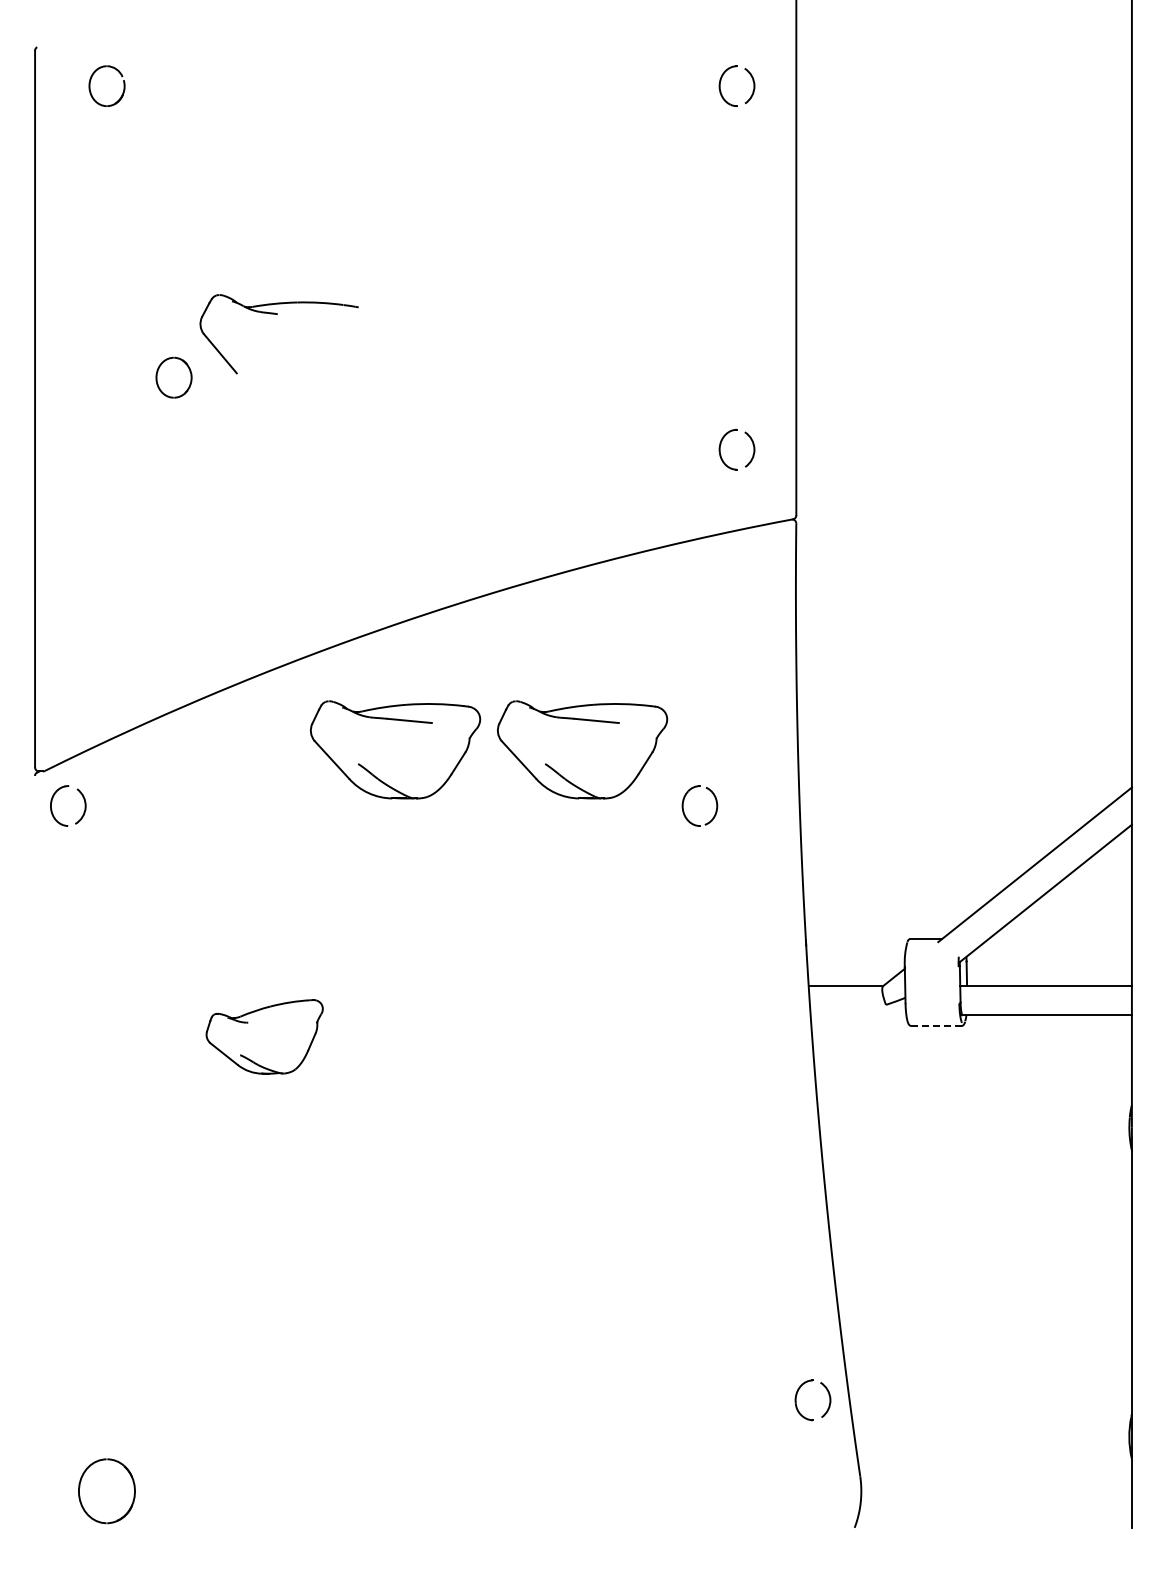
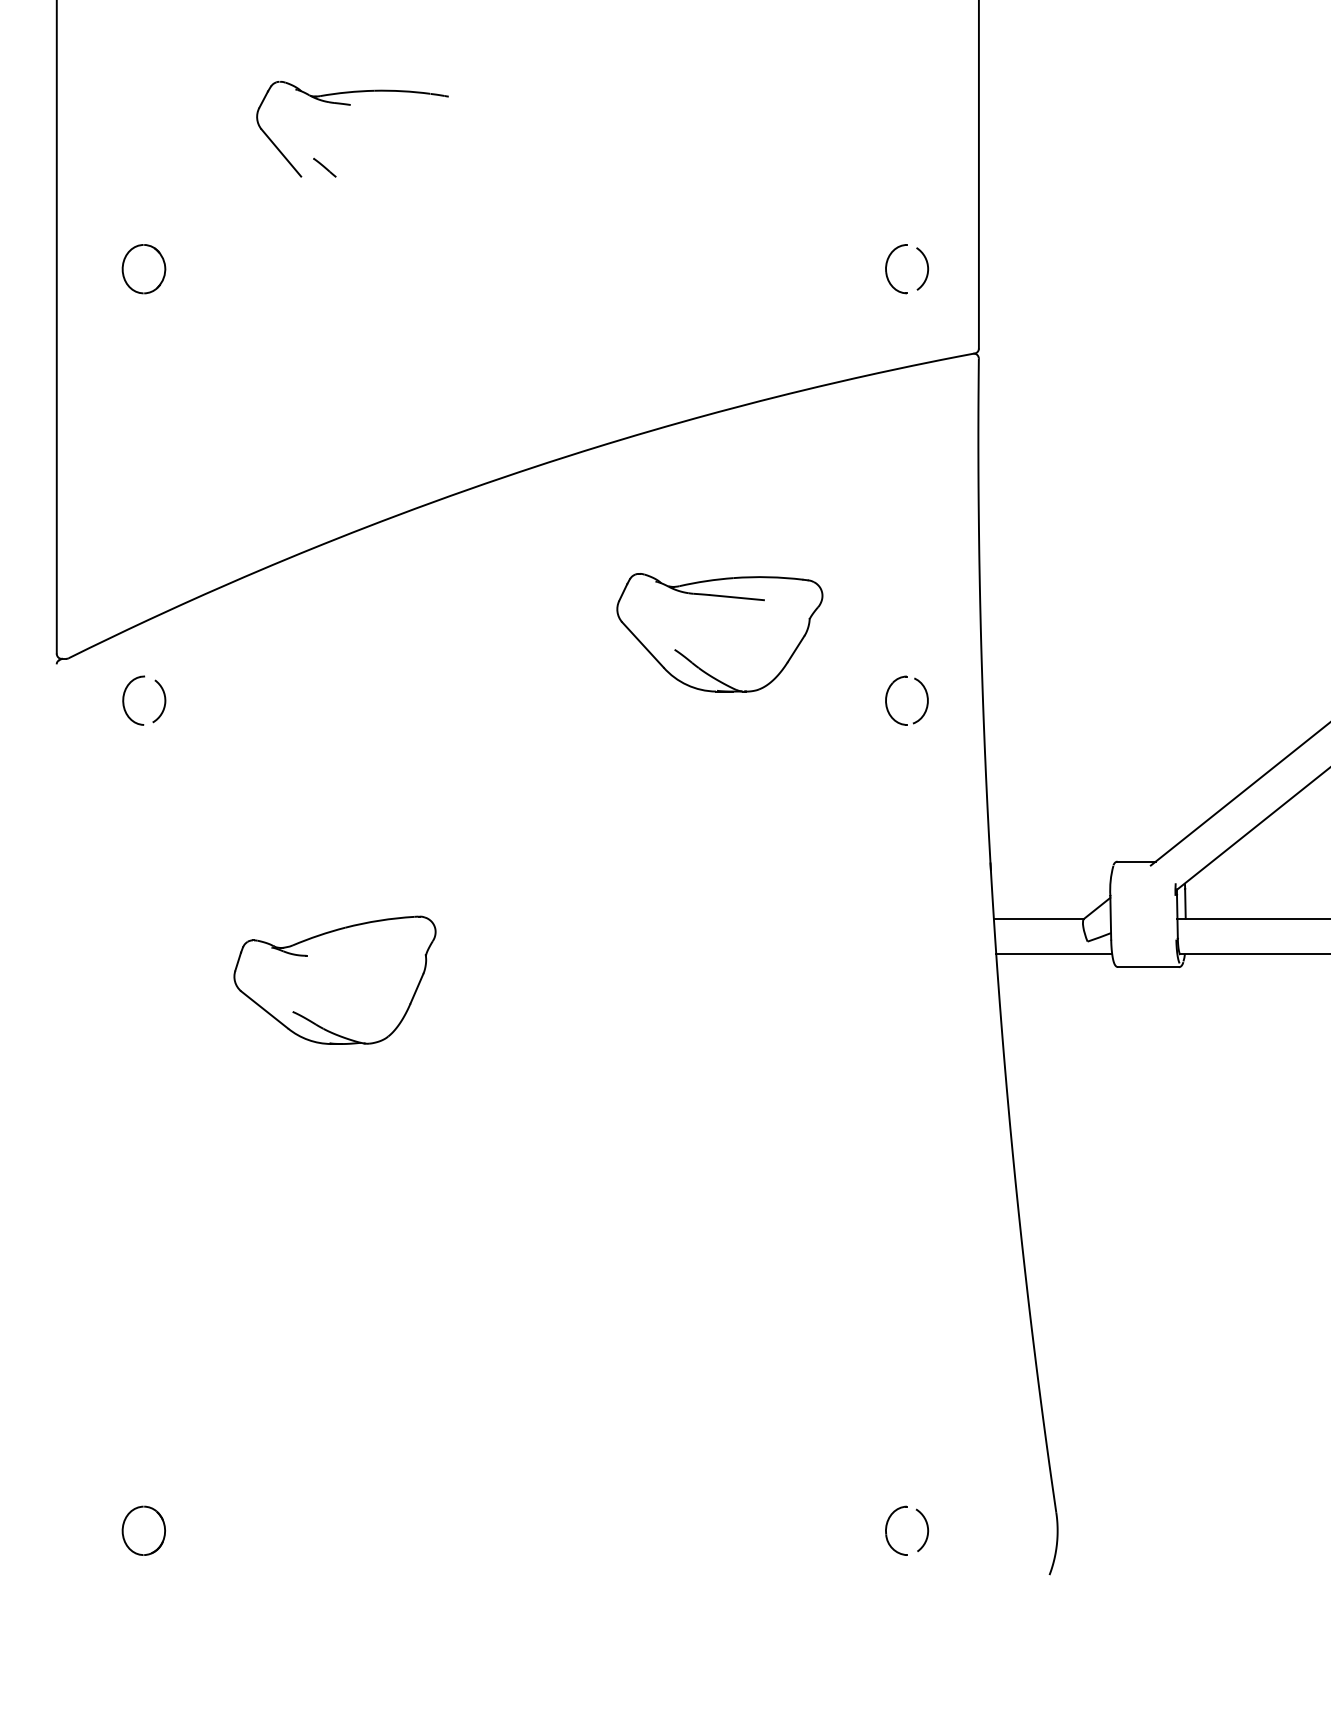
line: (256, 365) -> (325, 167), added
part: (173, 377) -> (143, 268), moved
part: (395, 749) -> (493, 632), removed
part: (684, 800) -> (888, 694), moved
part: (84, 805) -> (163, 700), moved
line: (858, 1015) -> (1054, 954), added
line: (936, 1025) -> (1148, 966), dashed -> solid
part: (264, 1036) -> (334, 979), size x1.43
part: (797, 1395) -> (888, 1524), moved
part: (106, 1491) -> (143, 1531), size x0.62

